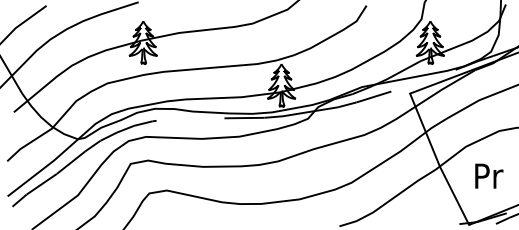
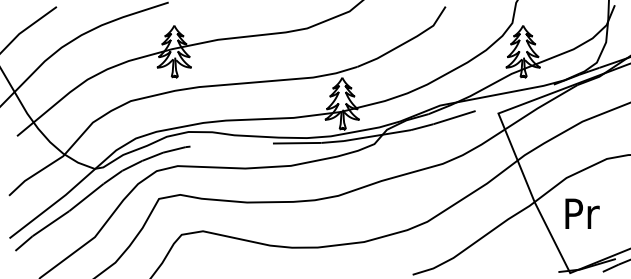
text: (489, 175) -> (582, 213), moved

